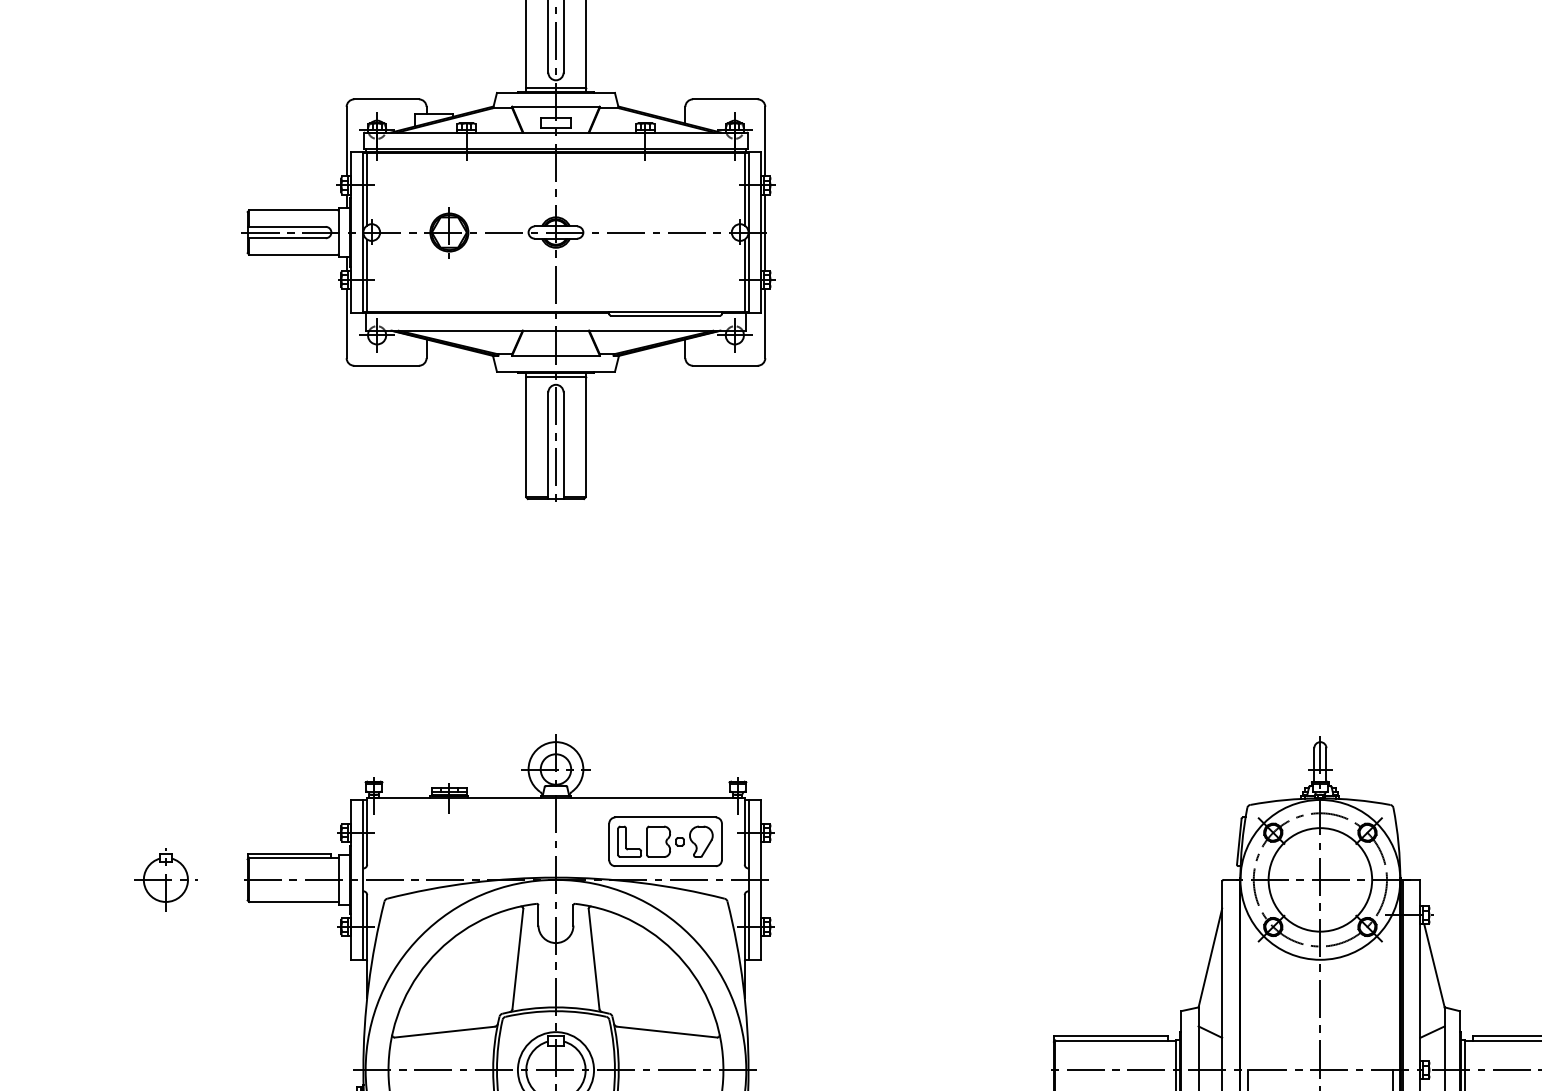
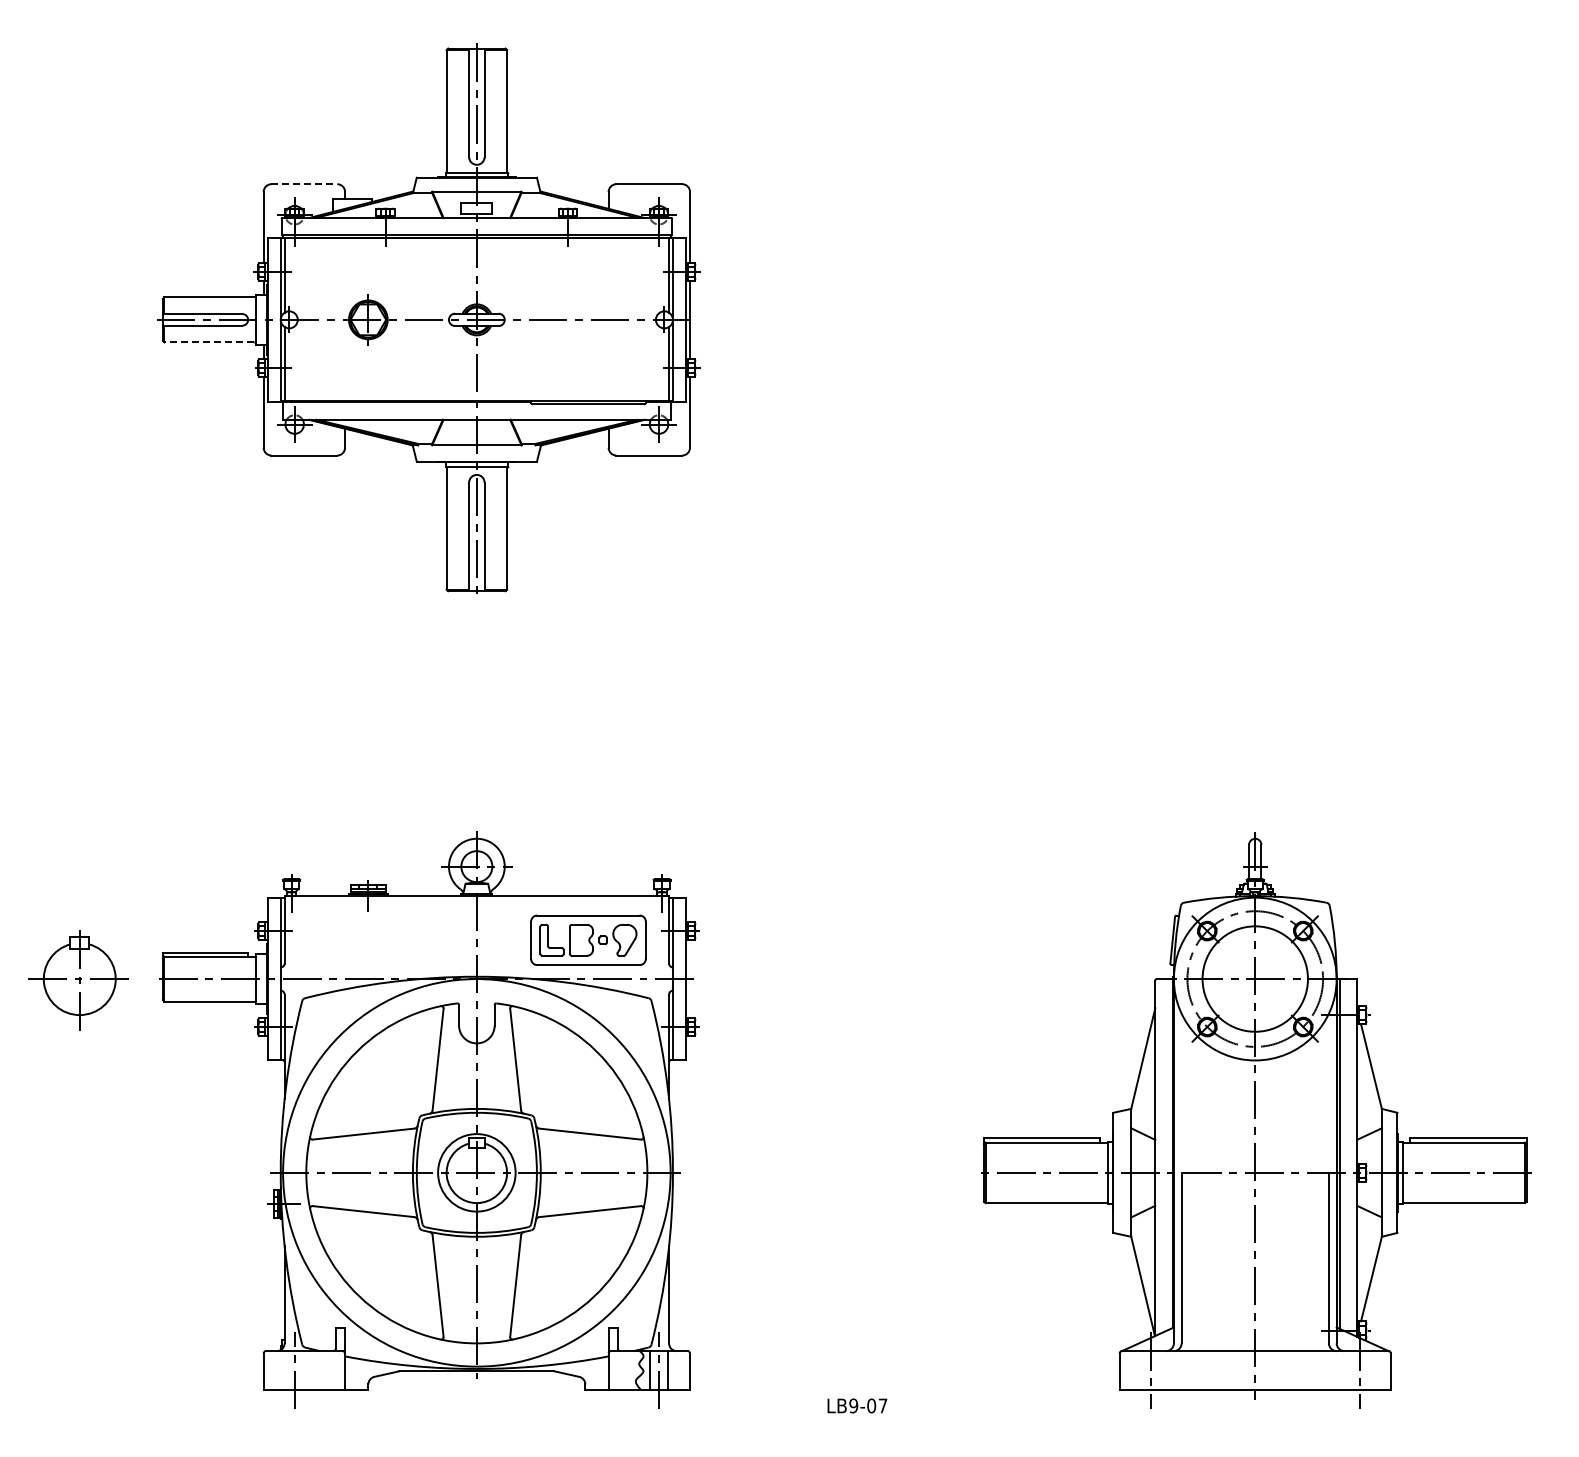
line: (386, 99) -> (304, 184), solid -> dashed
line: (293, 254) -> (209, 342), solid -> dashed
part: (165, 879) -> (79, 978), size x1.6

